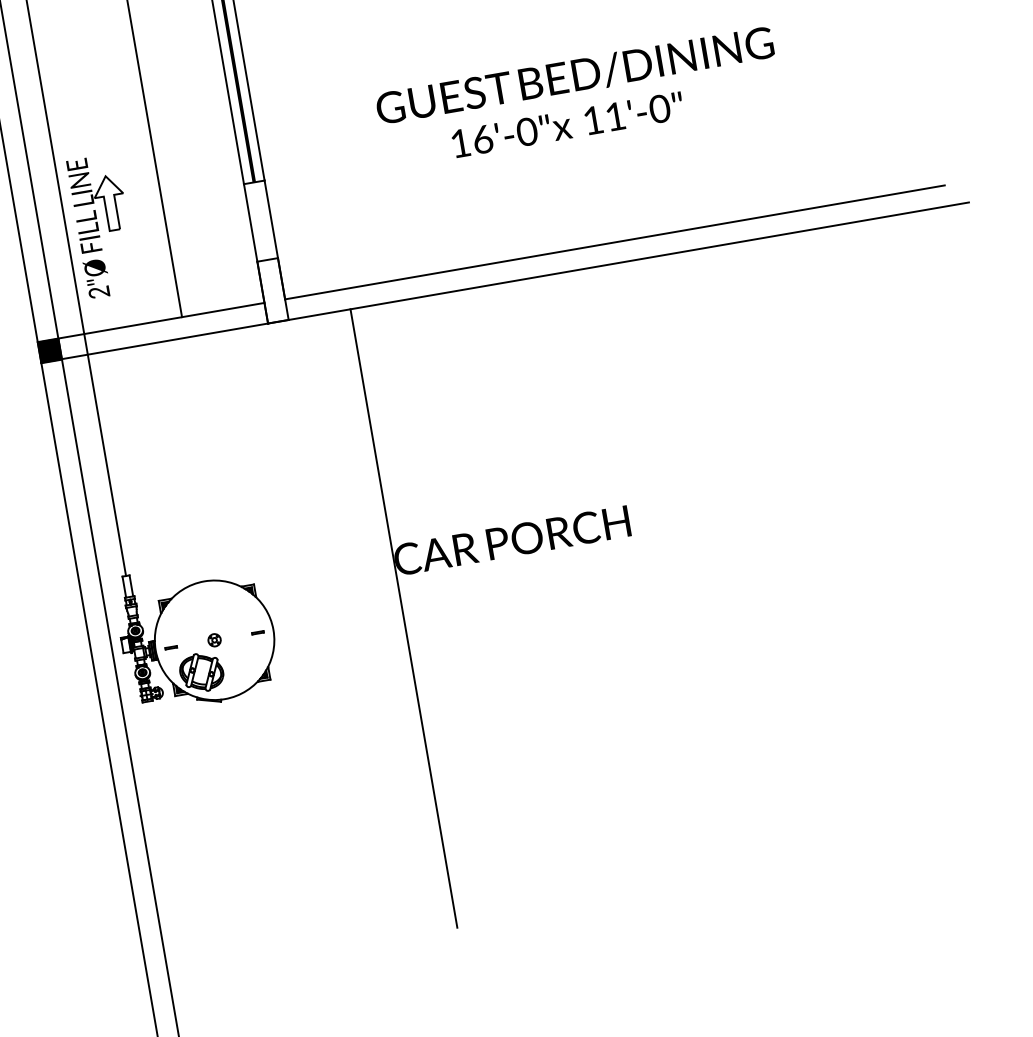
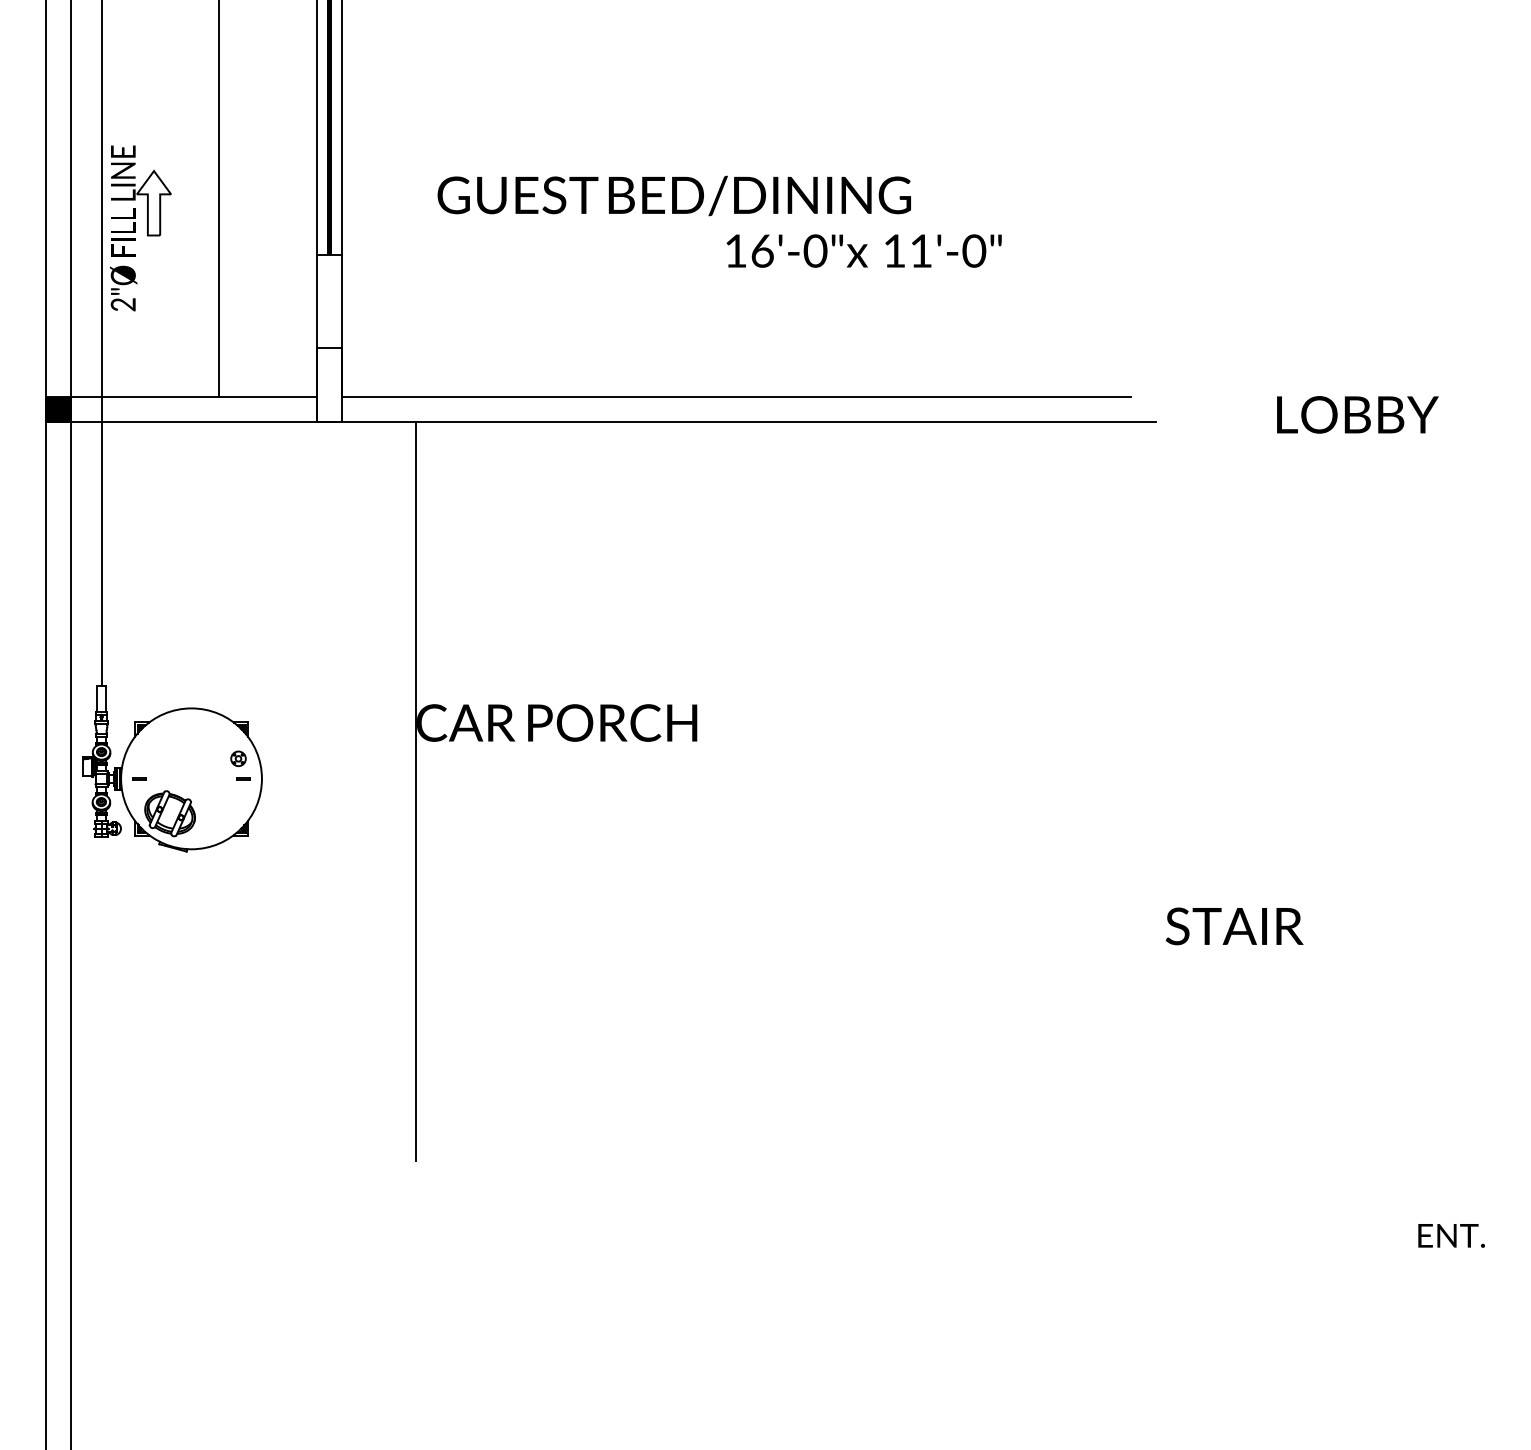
text: (574, 75) -> (673, 195), moved
text: (567, 124) -> (863, 250), moved
part: (102, 226) -> (140, 228), moved
part: (214, 639) -> (238, 758), moved

